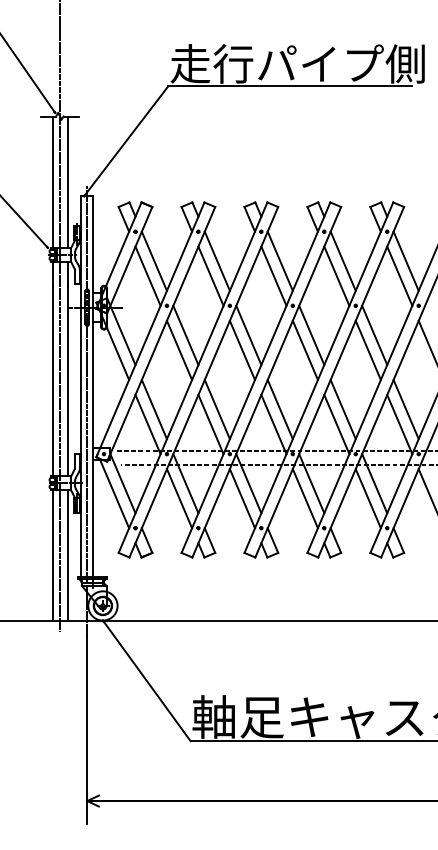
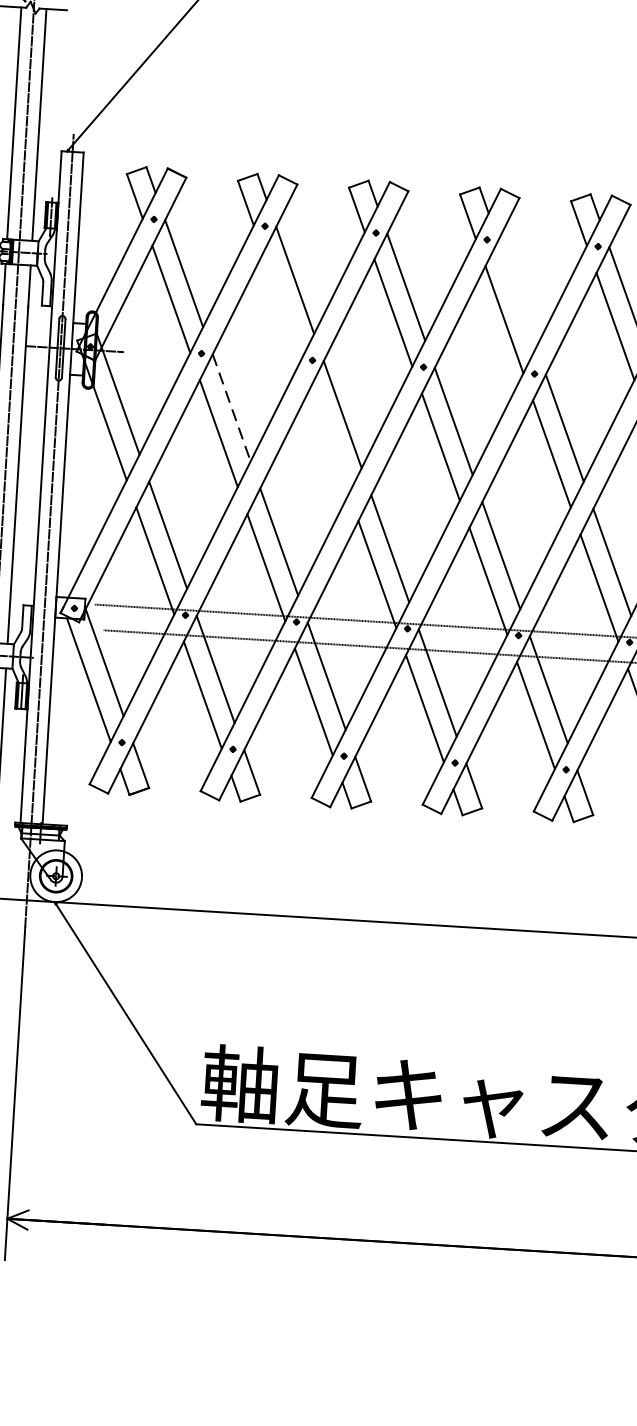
line: (342, 260) -> (516, 292), removed
line: (210, 275) -> (281, 304), removed
line: (186, 335) -> (232, 408), solid -> dashed
line: (242, 349) -> (330, 438), removed

